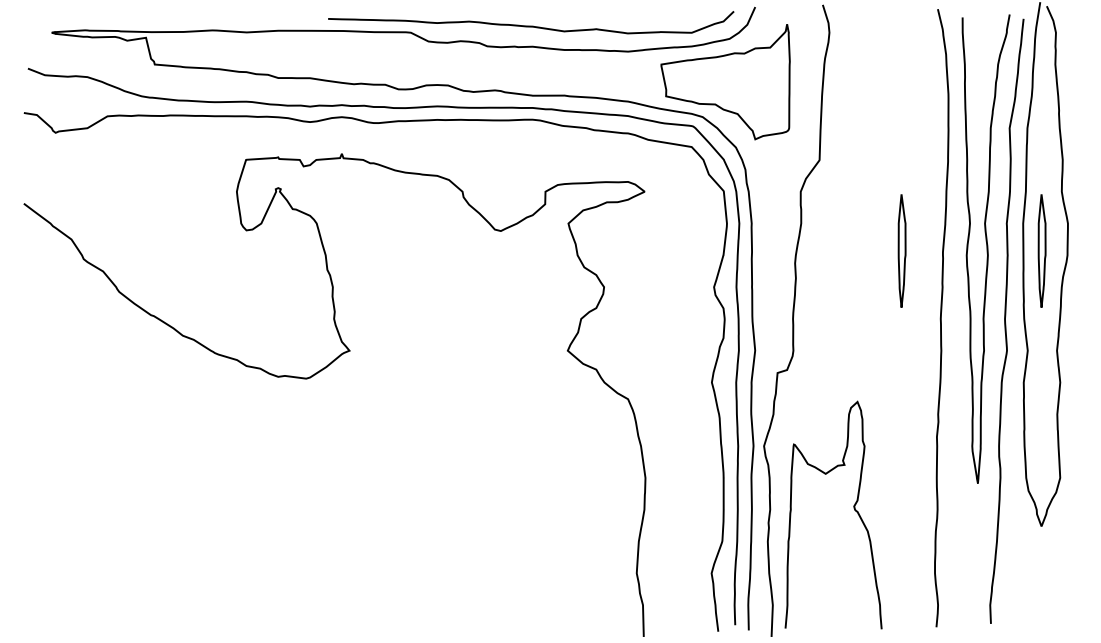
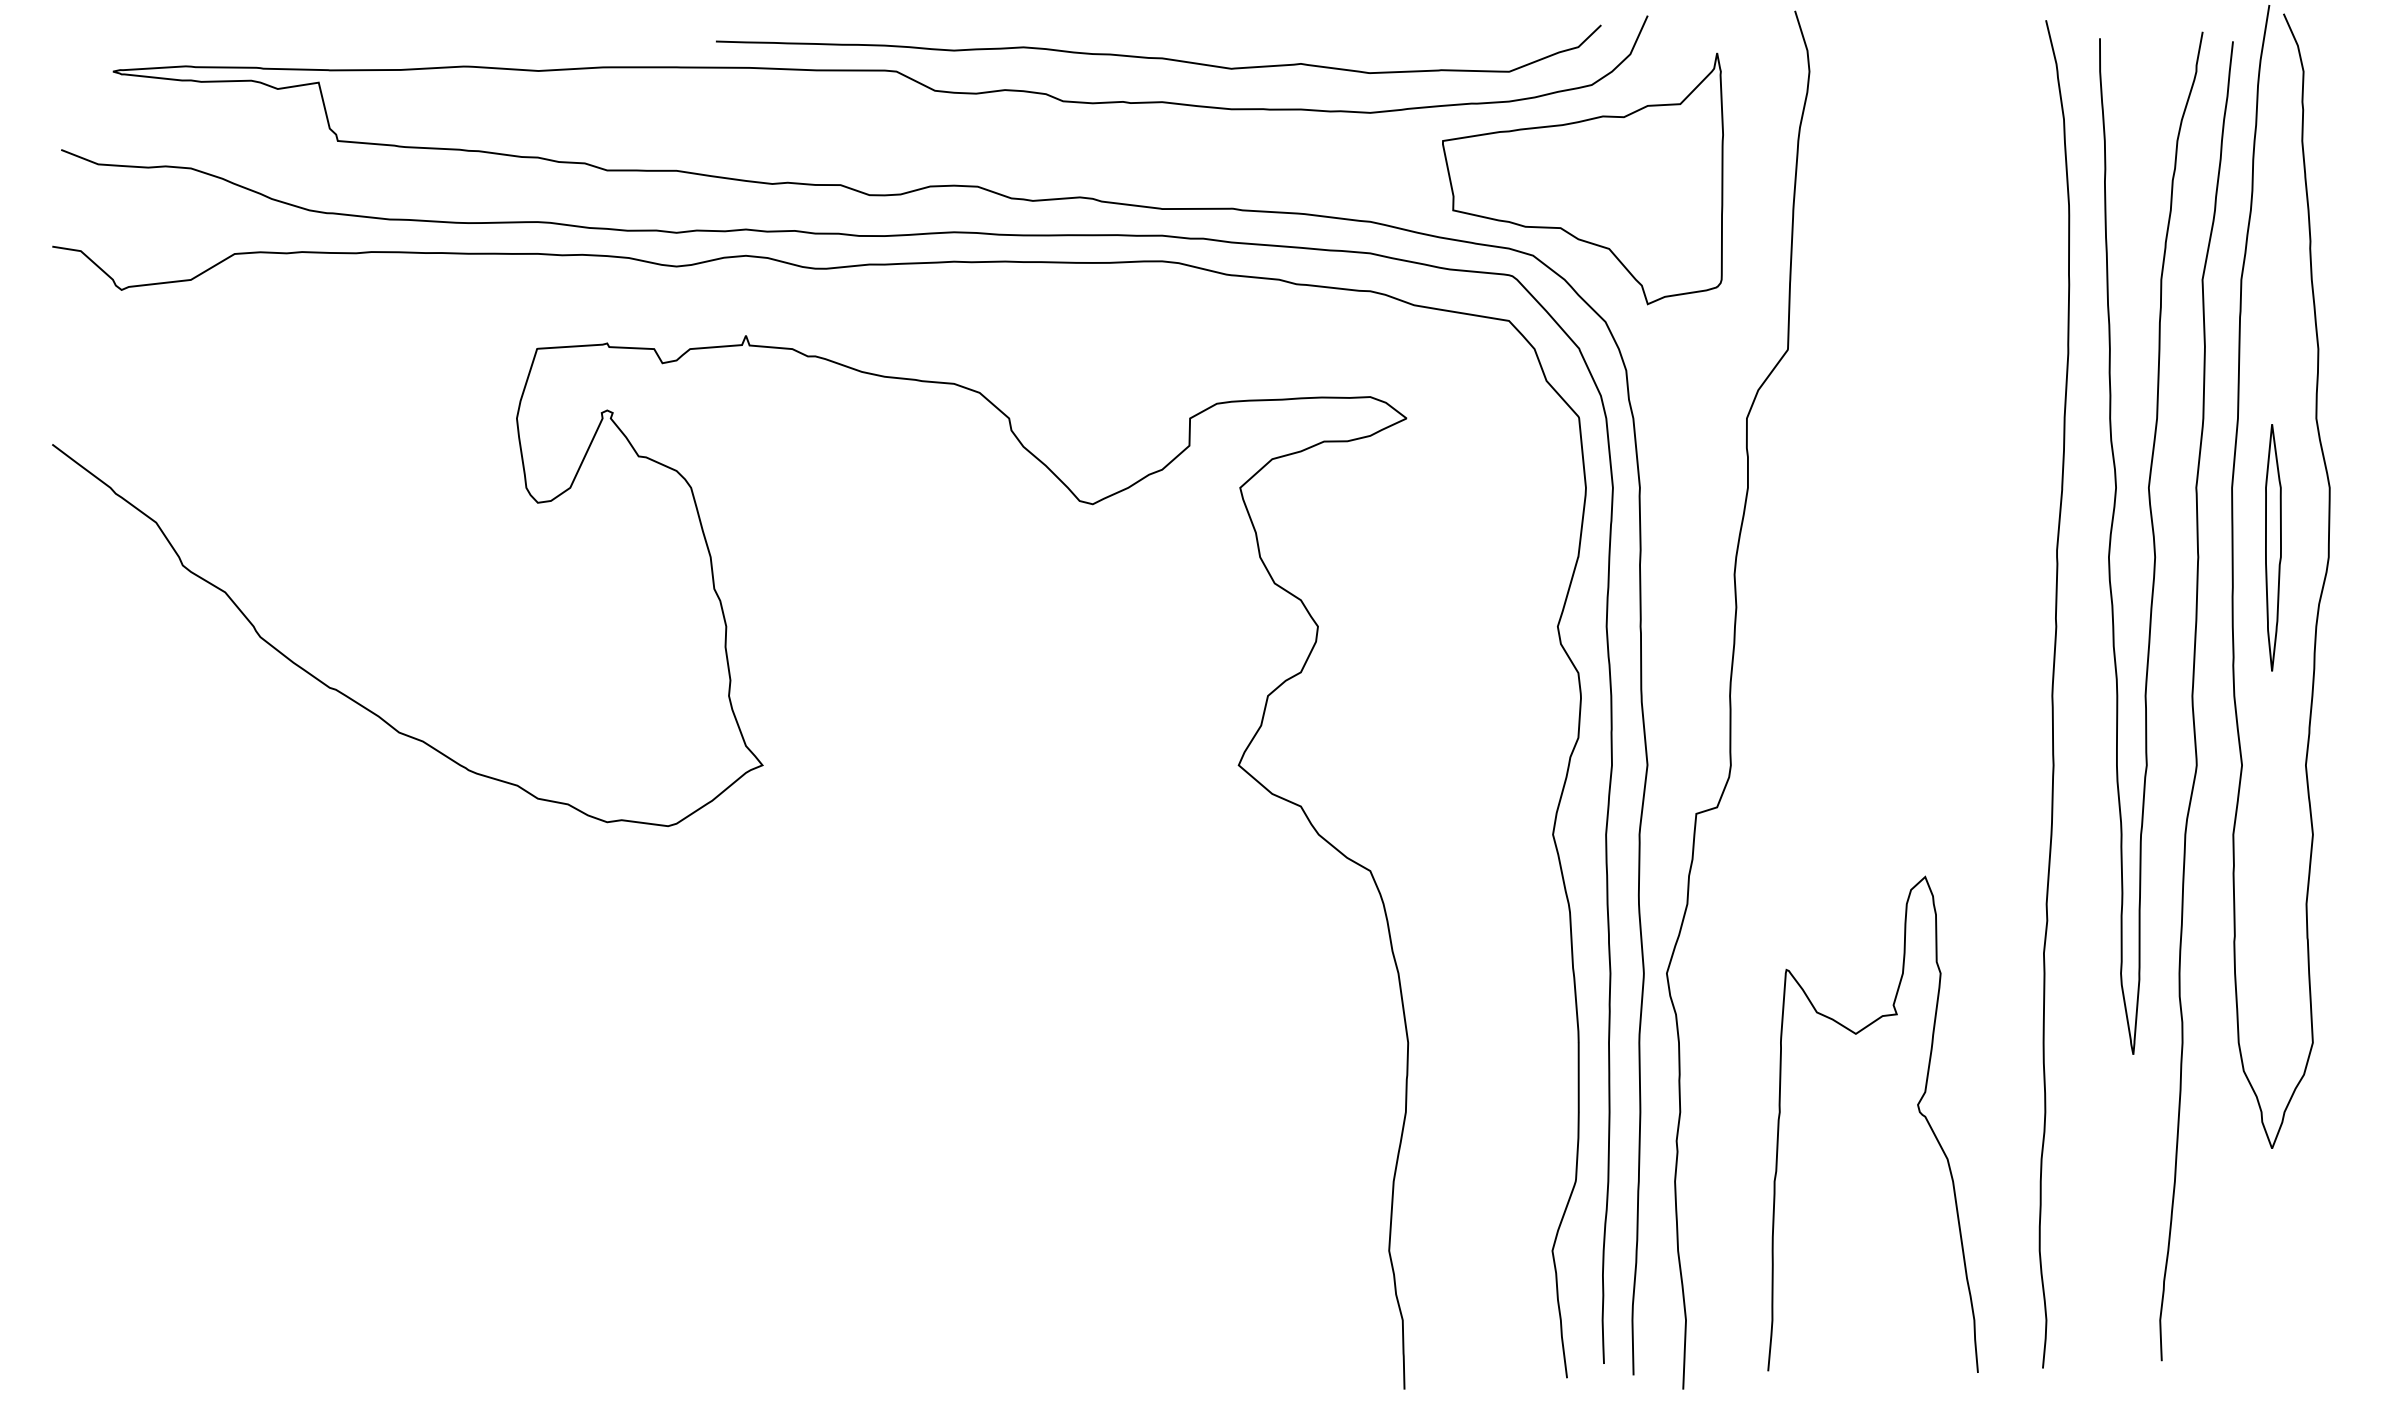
part: (901, 250) -> (1966, 546), removed
curve: (853, 508) -> (1916, 1109), moved

